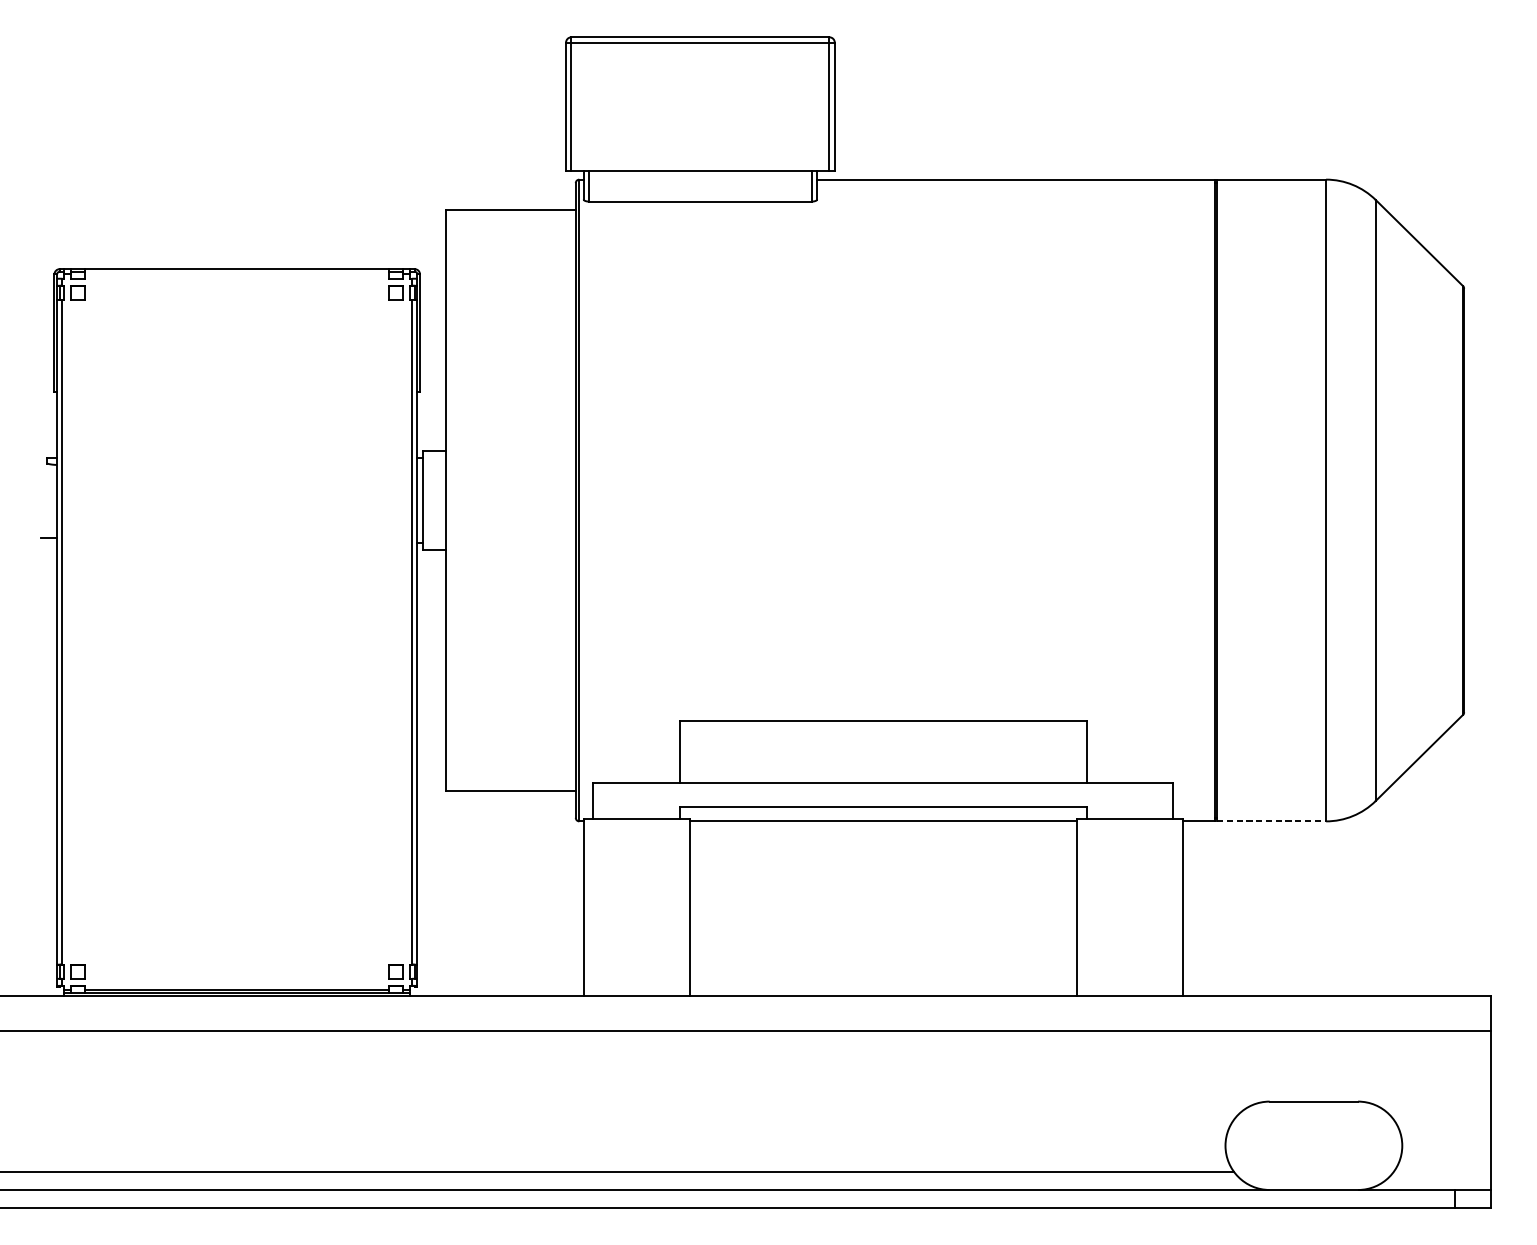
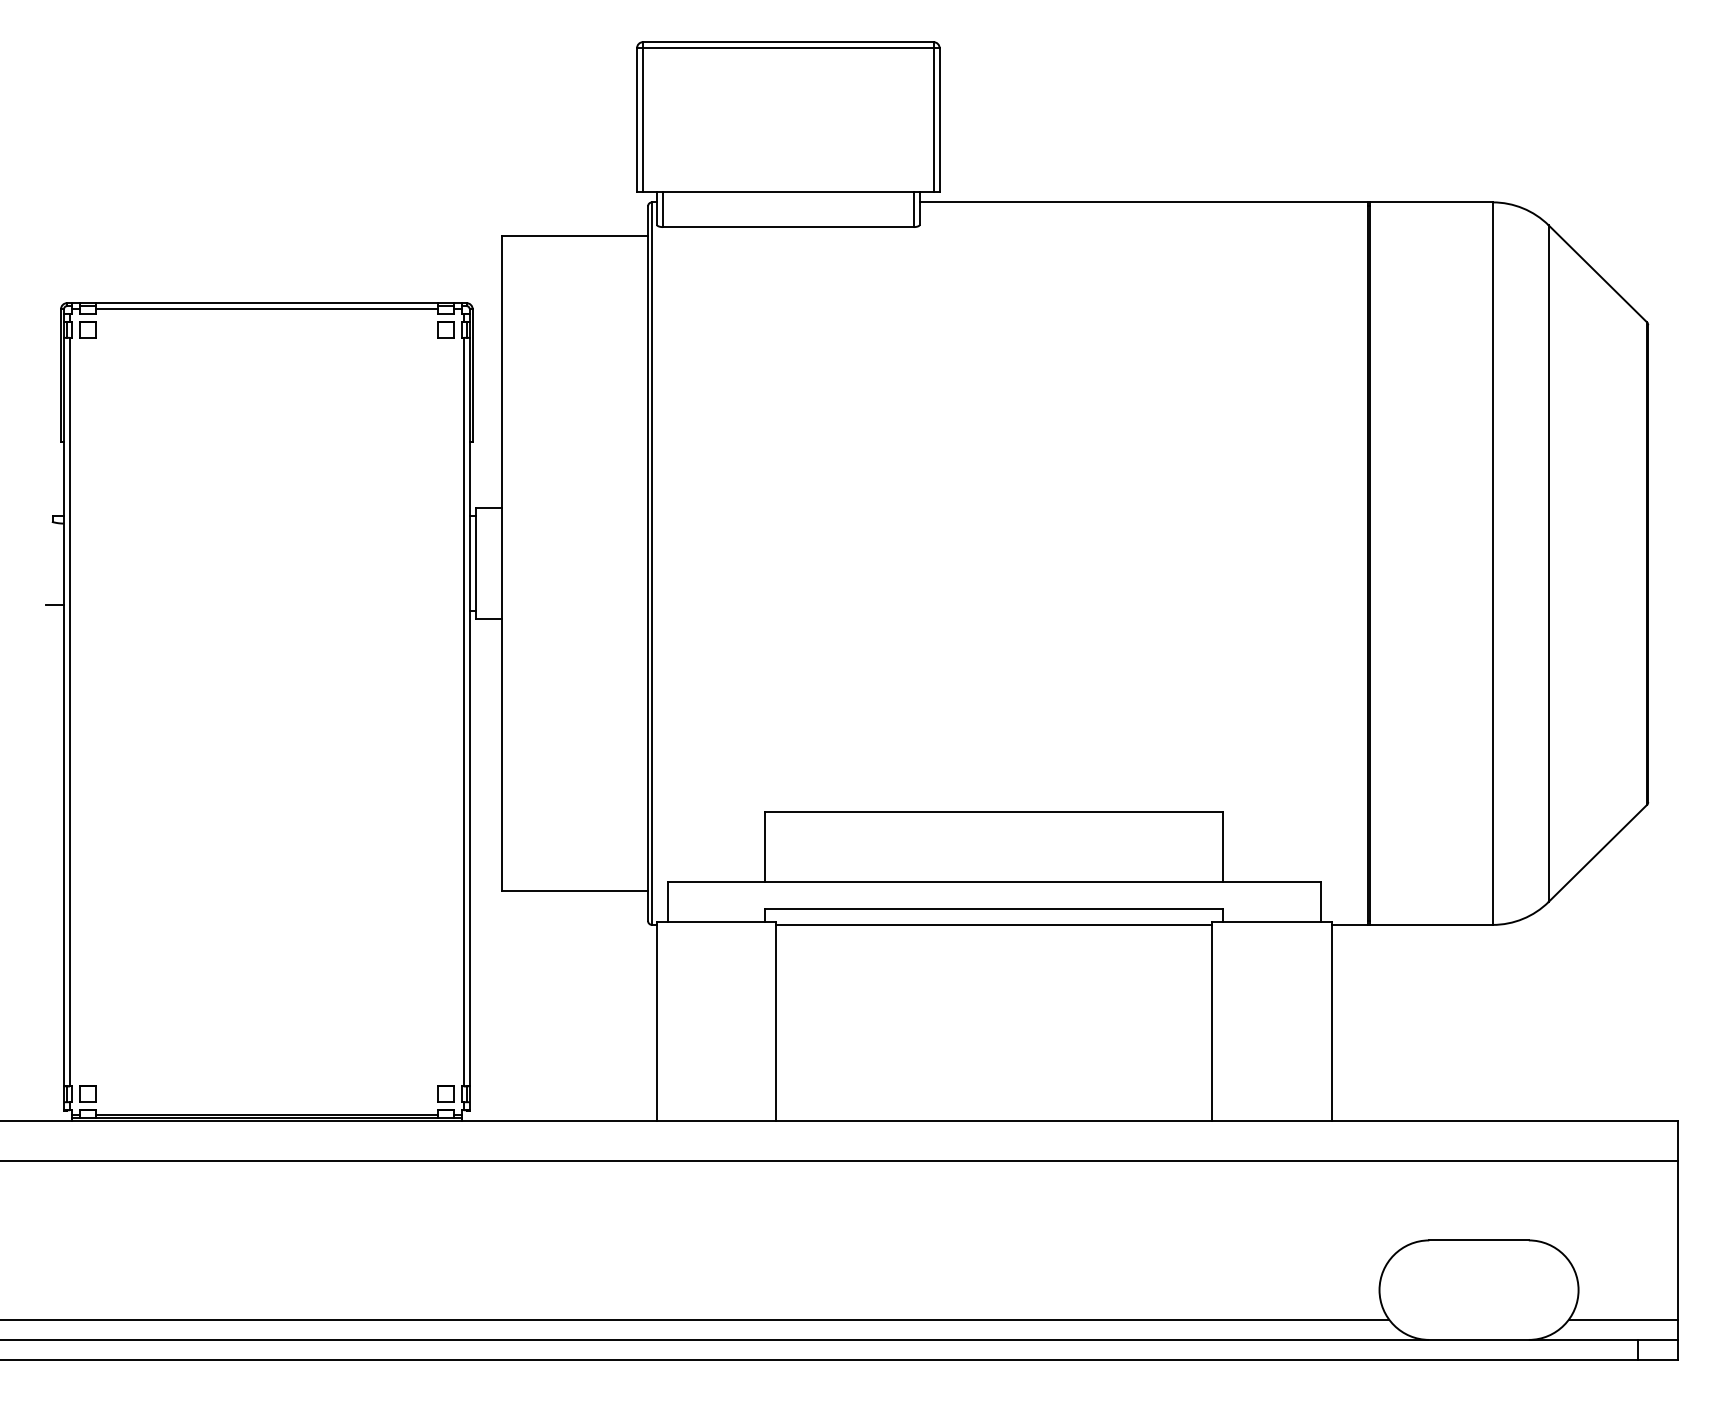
line: (236, 274) -> (266, 309), added
line: (1271, 821) -> (1431, 924), dashed -> solid
line: (1442, 1172) -> (1623, 1320), added

